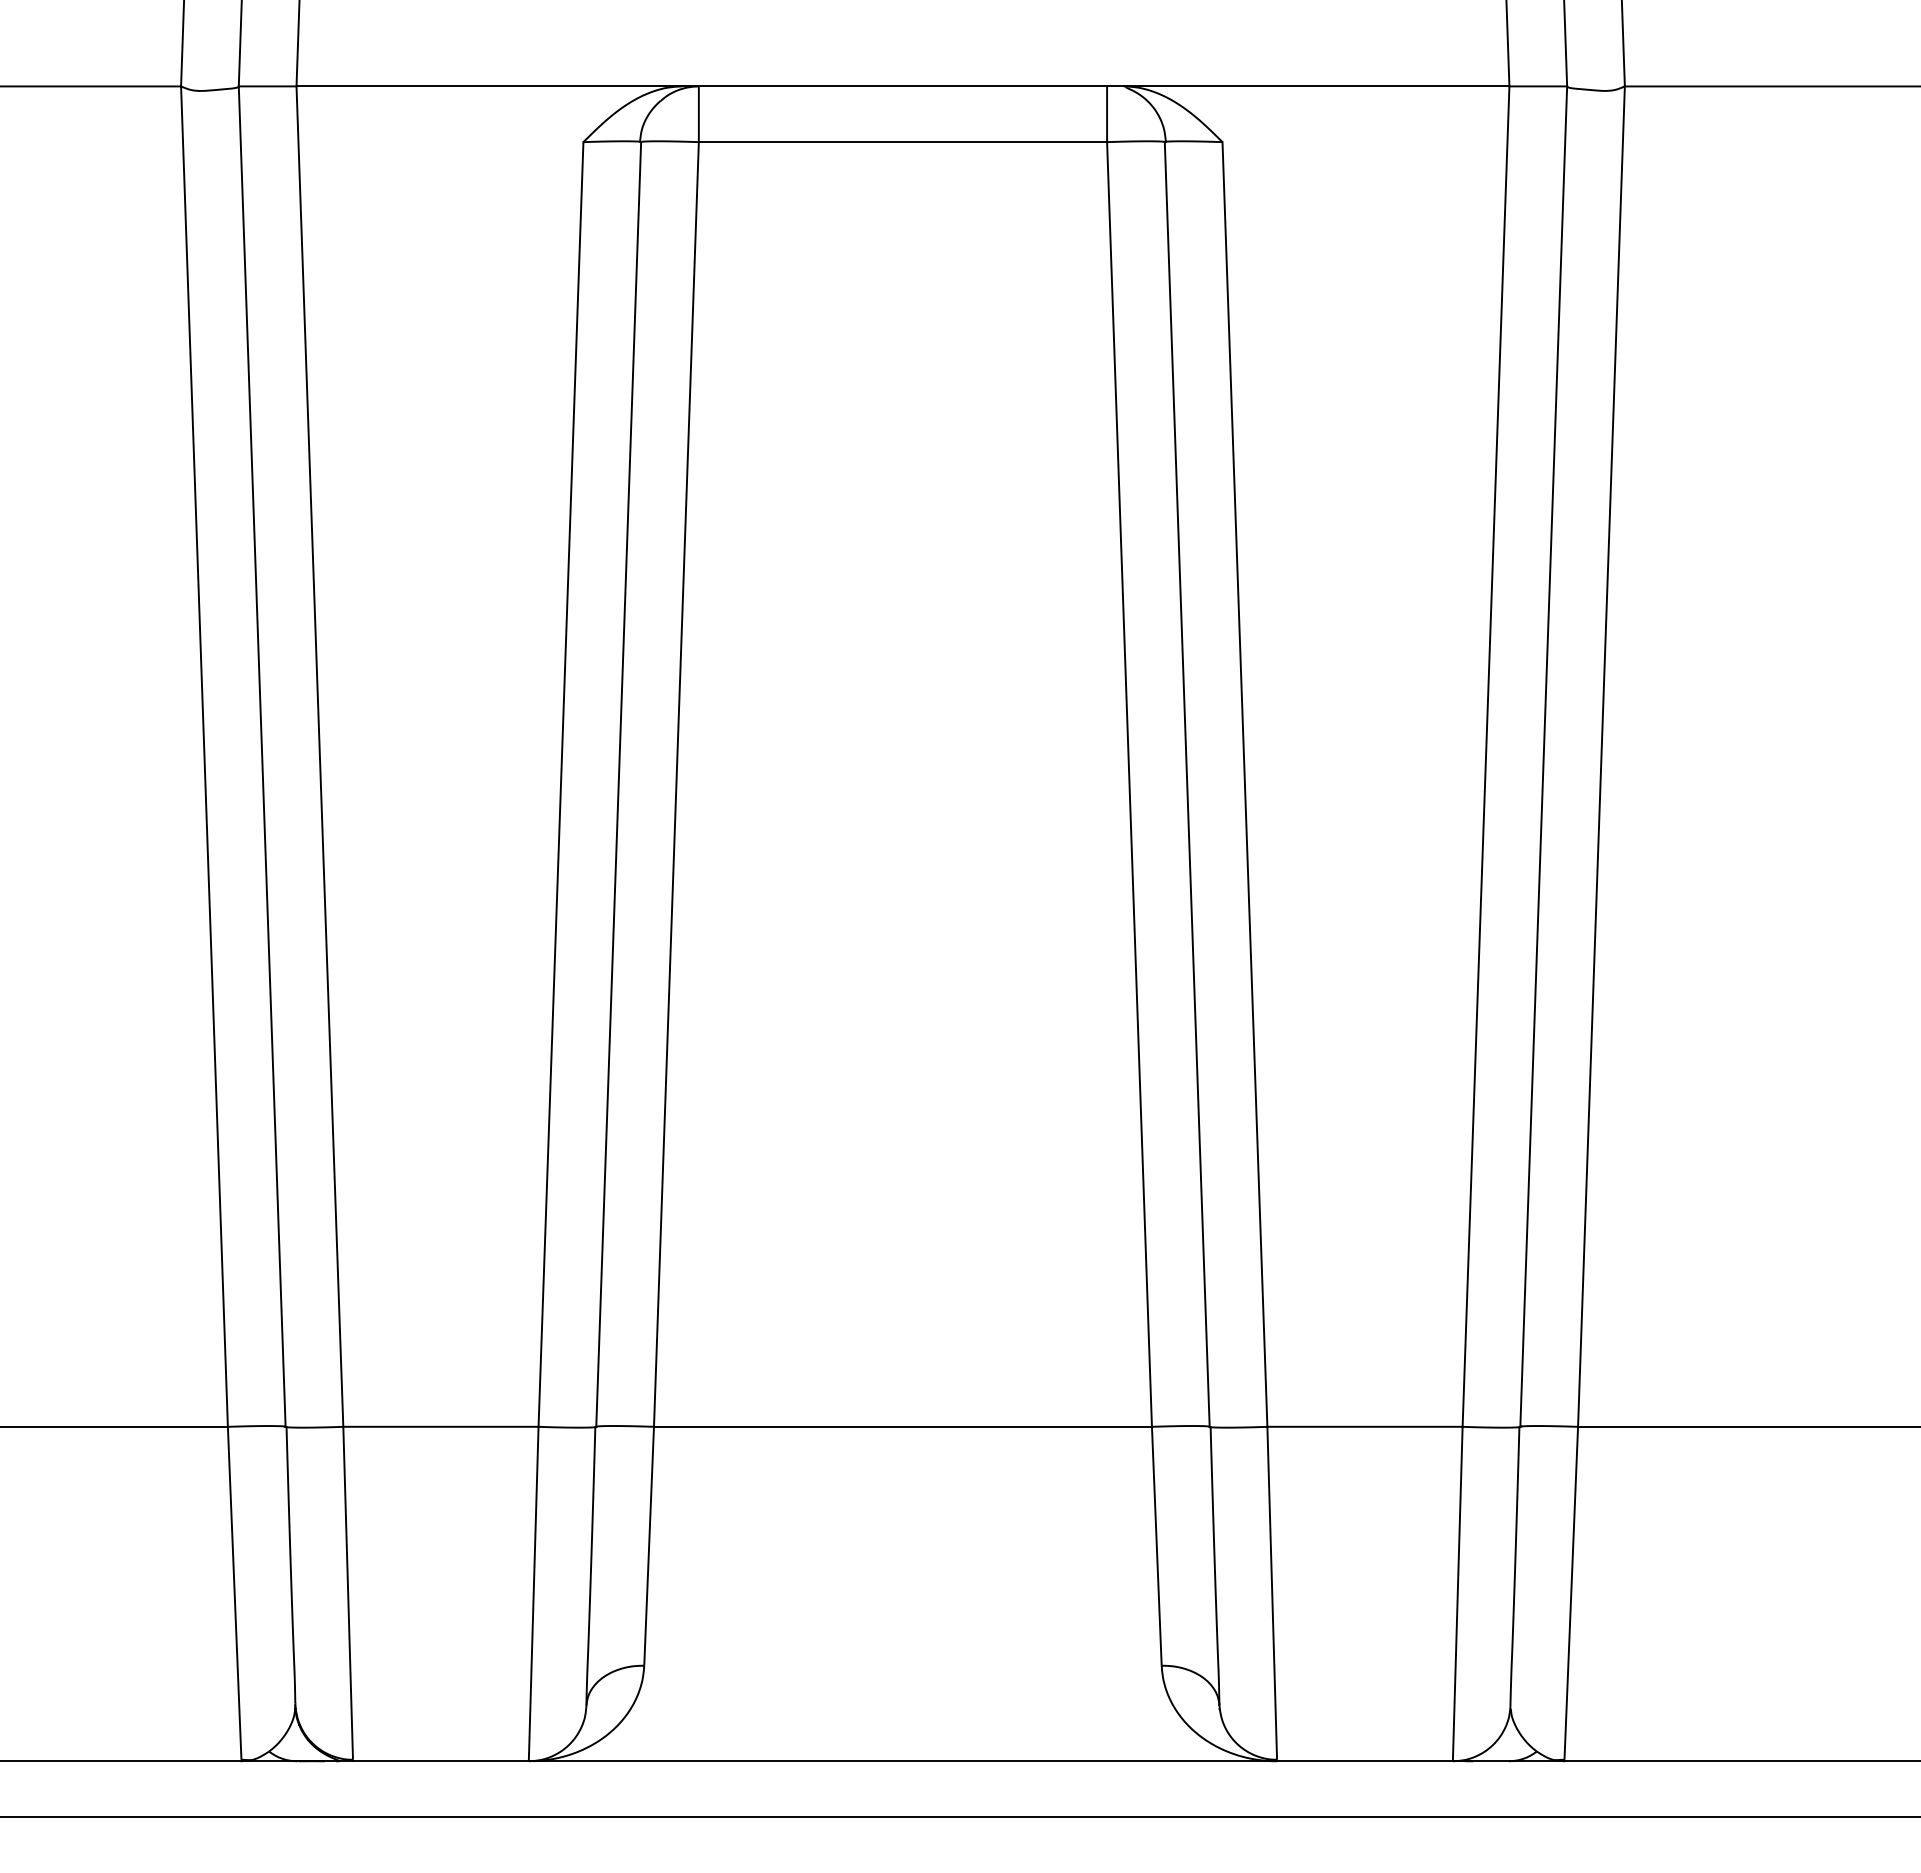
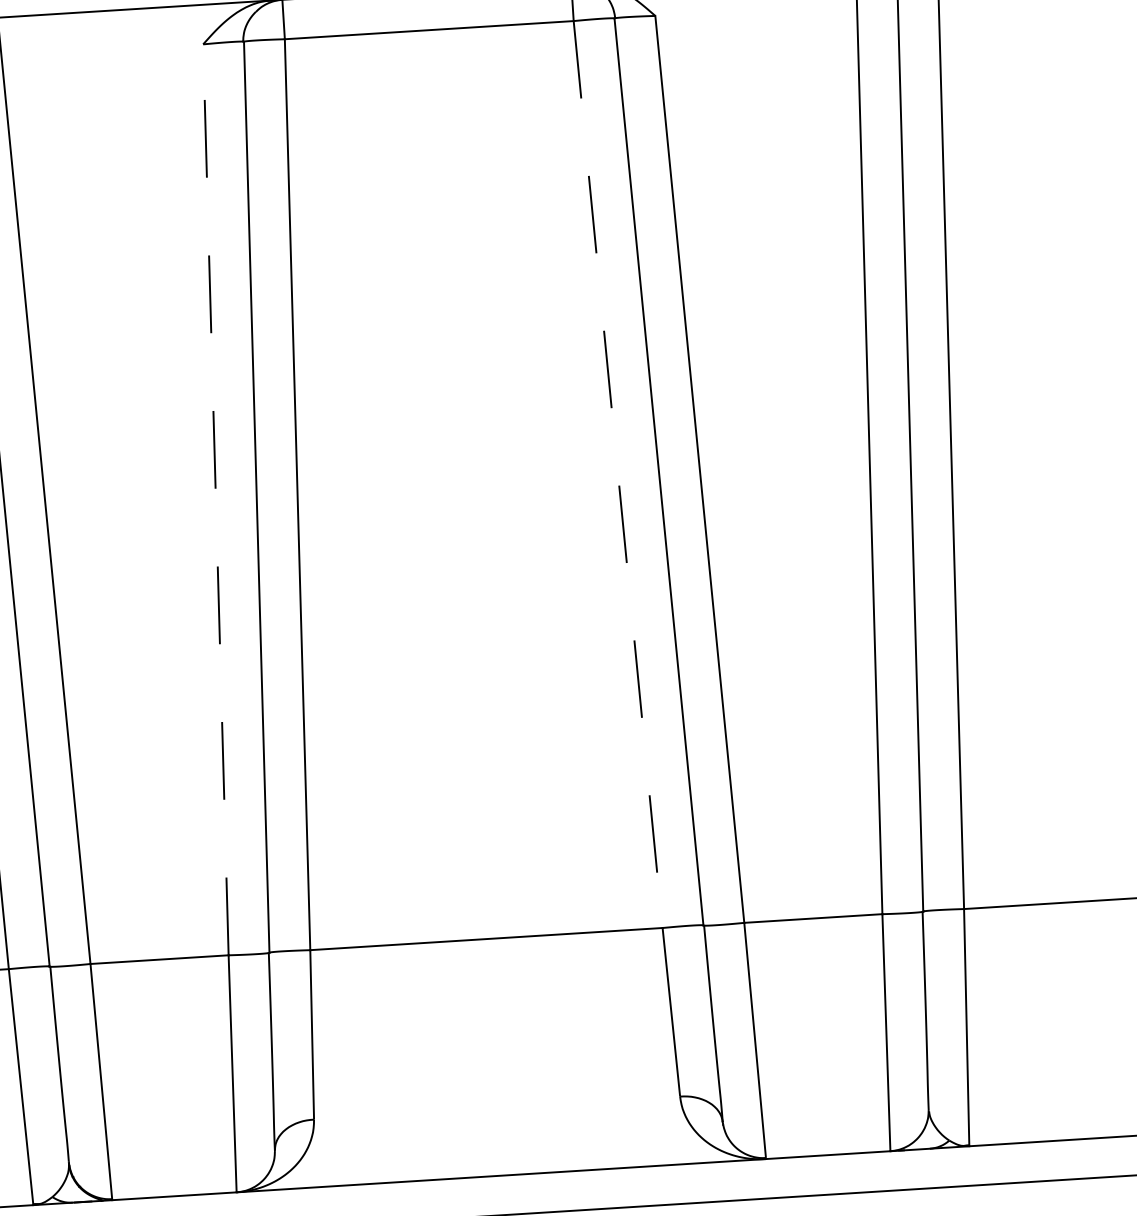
line: (560, 784) -> (215, 499), solid -> dashed
line: (1129, 784) -> (618, 474), solid -> dashed

